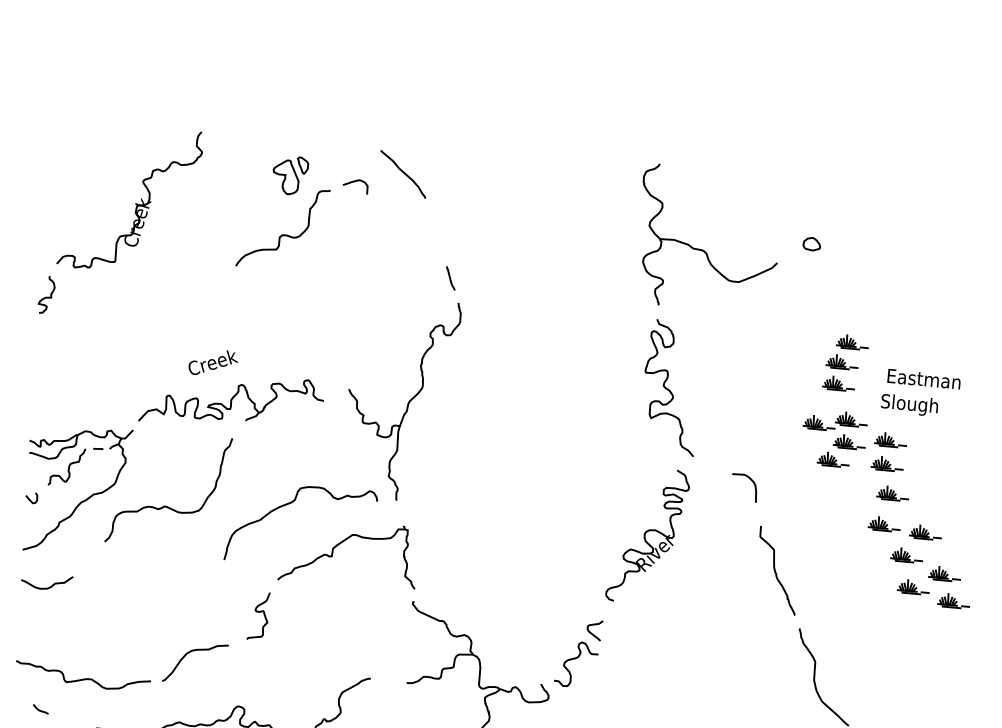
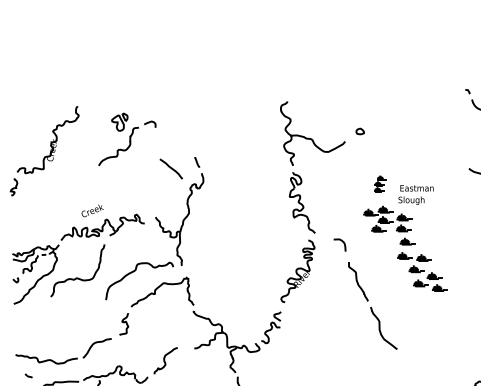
curve: (401, 173) -> (170, 168), moved
part: (845, 361) -> (380, 183), size x0.6
curve: (47, 586) -> (26, 319), removed

